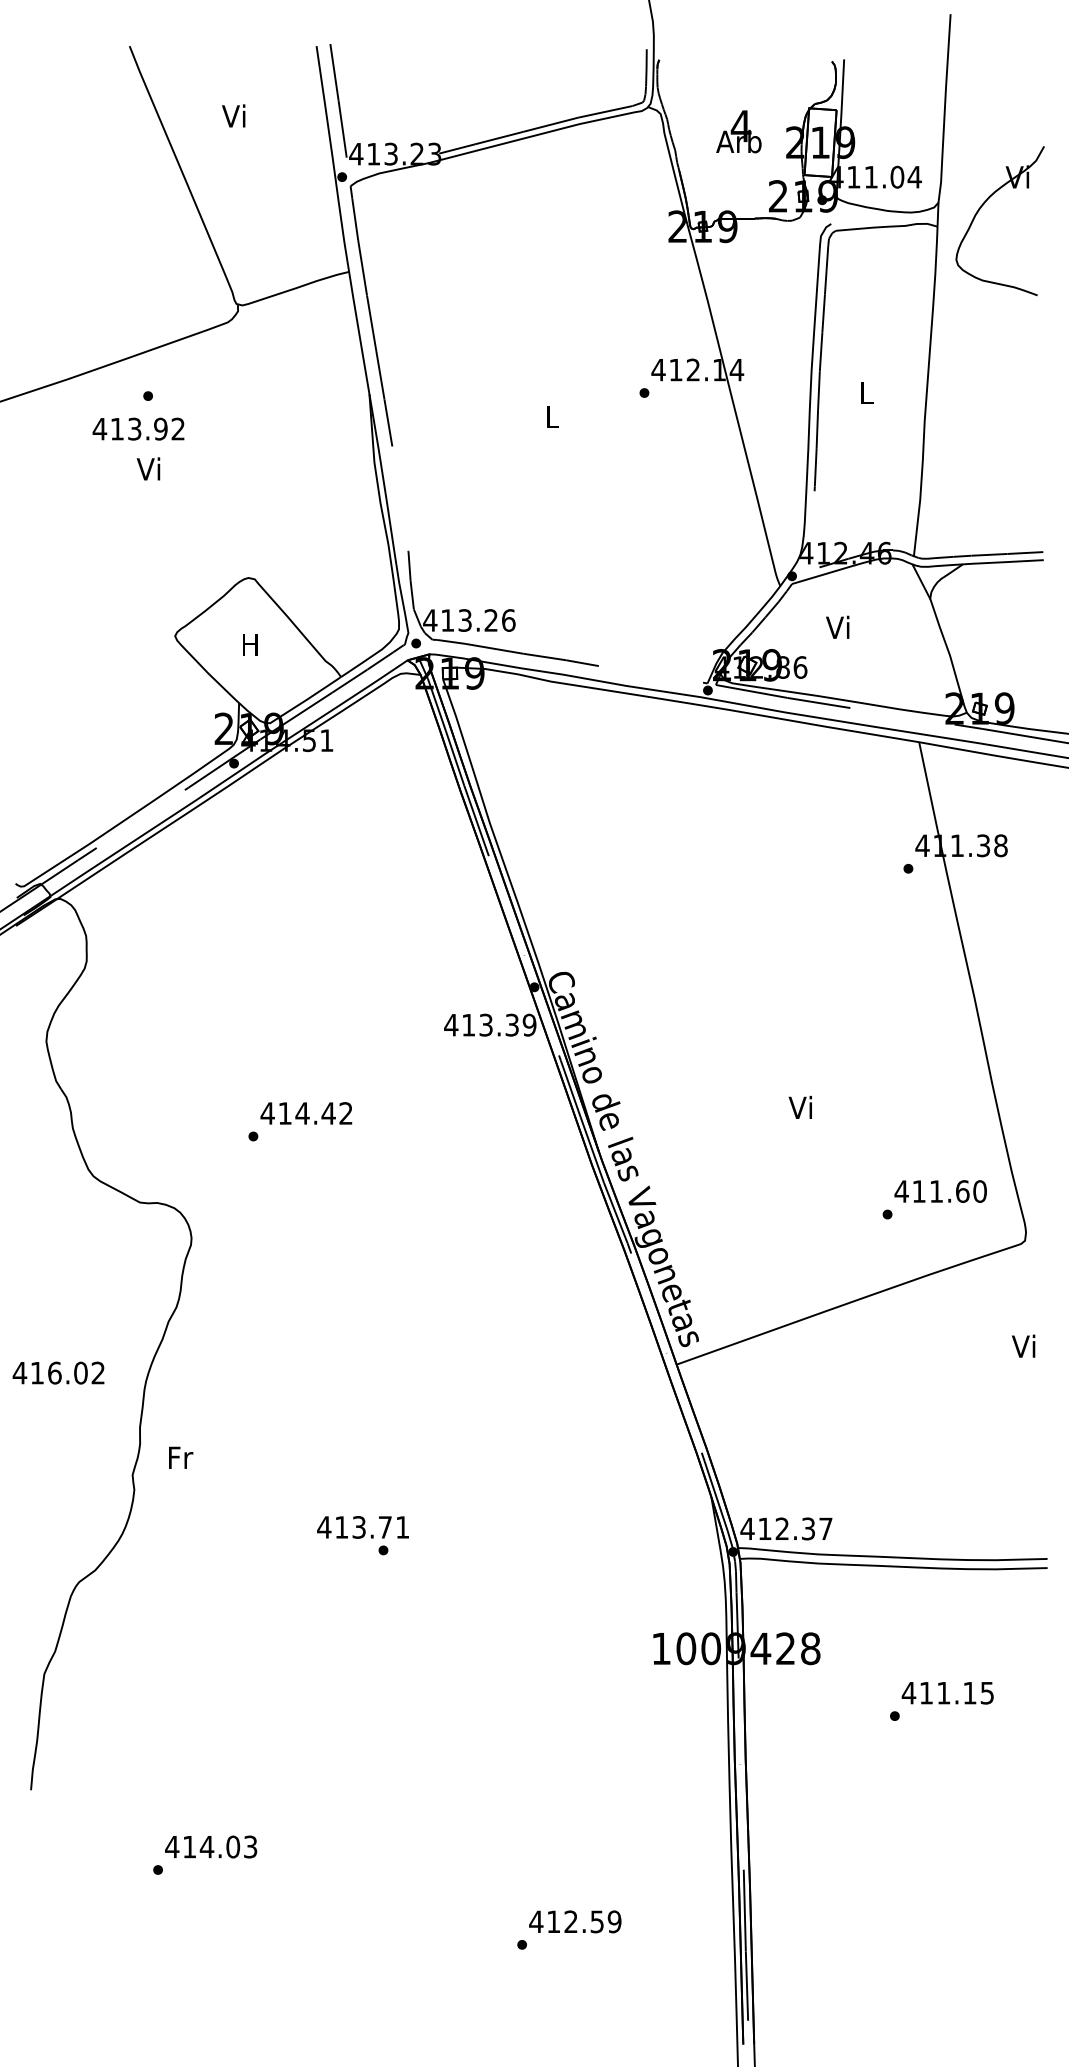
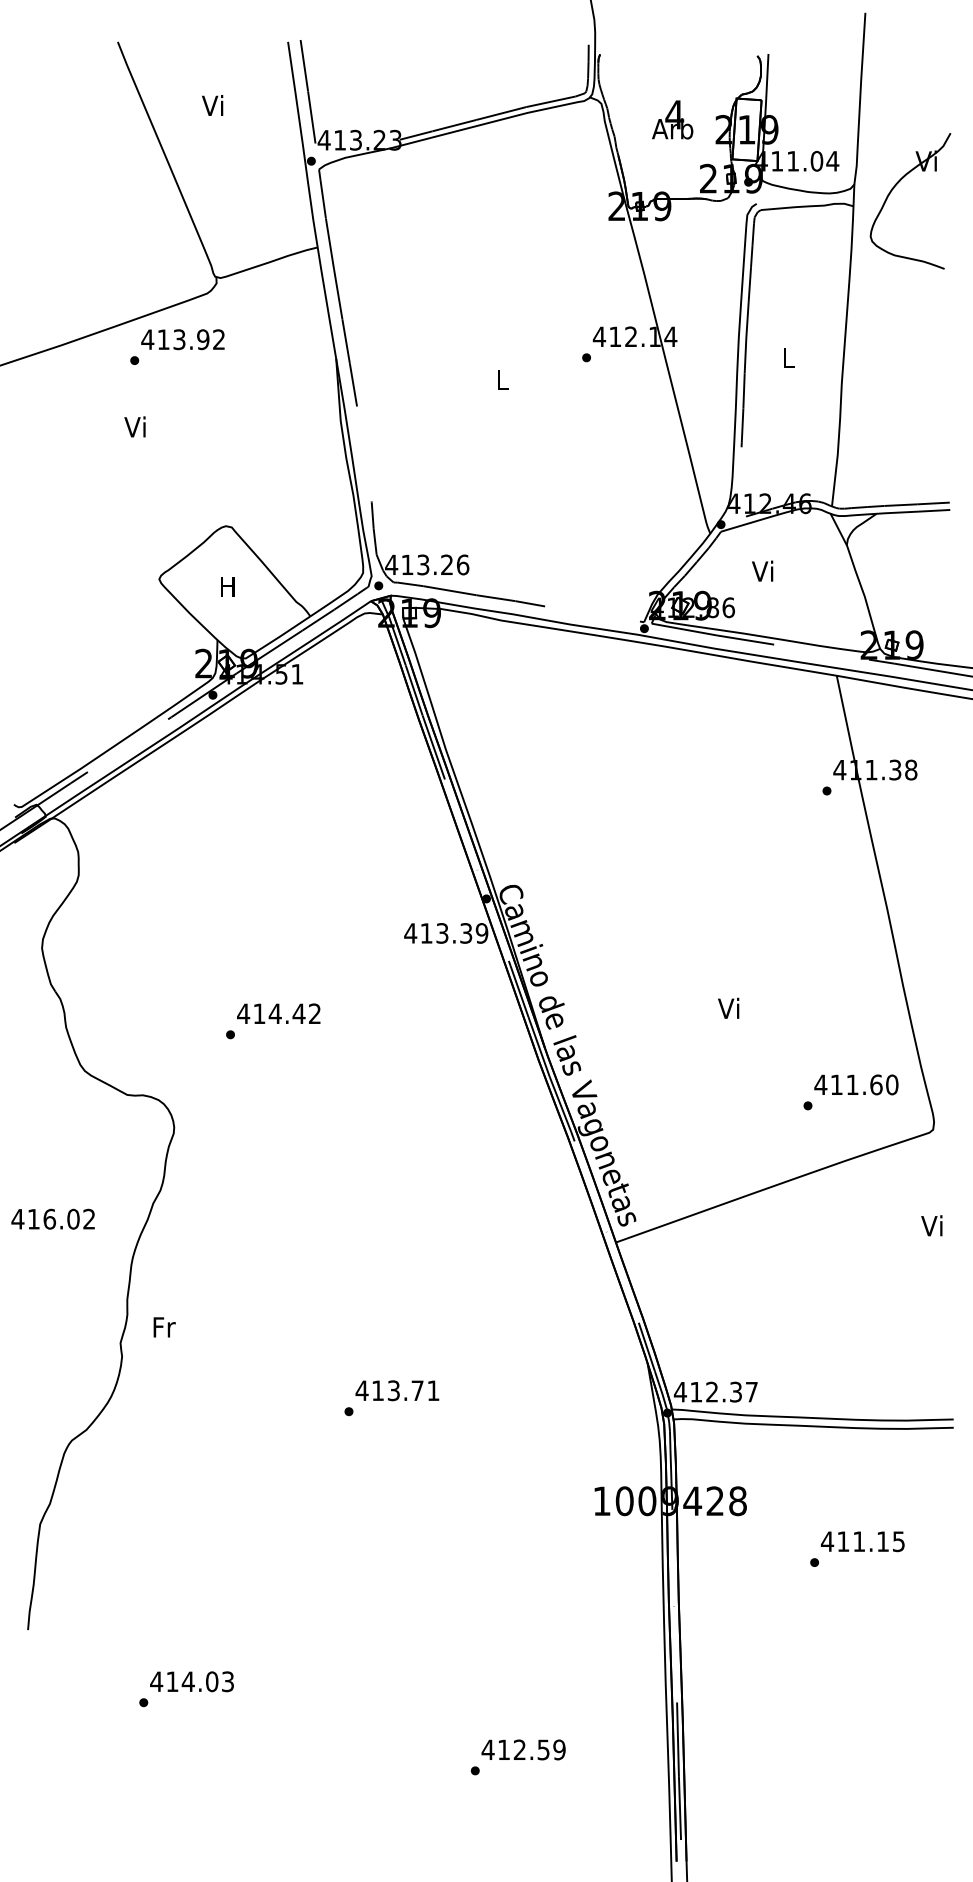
text: (138, 428) -> (182, 339), moved
text: (57, 1372) -> (52, 1218), moved
text: (363, 1527) -> (397, 1390), moved

